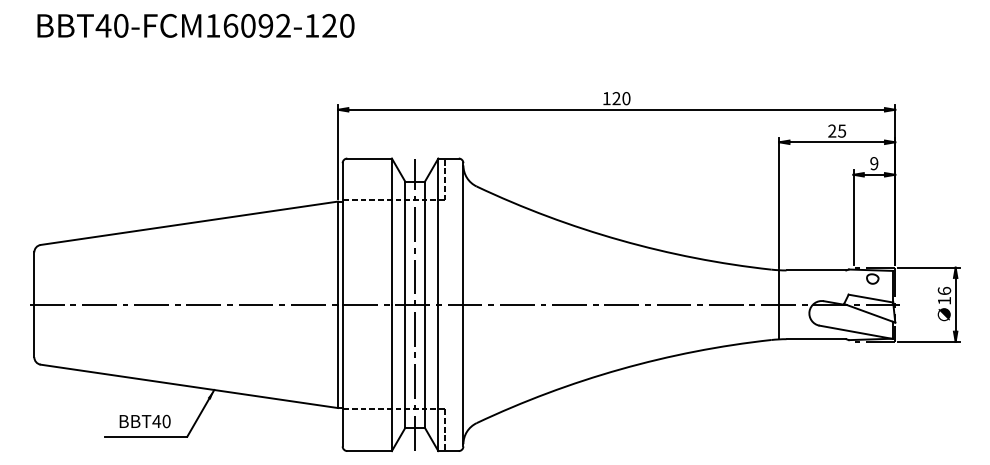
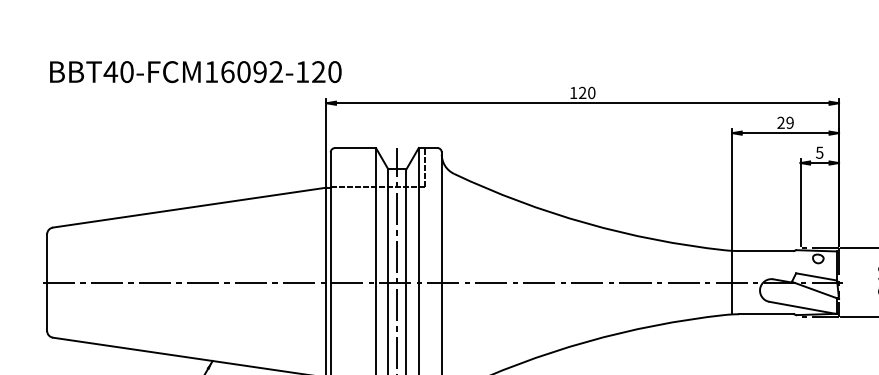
text: (195, 25) -> (195, 71), moved
text: (842, 130) -> (790, 122), 25 -> 29
text: (874, 163) -> (819, 152), 9 -> 5

